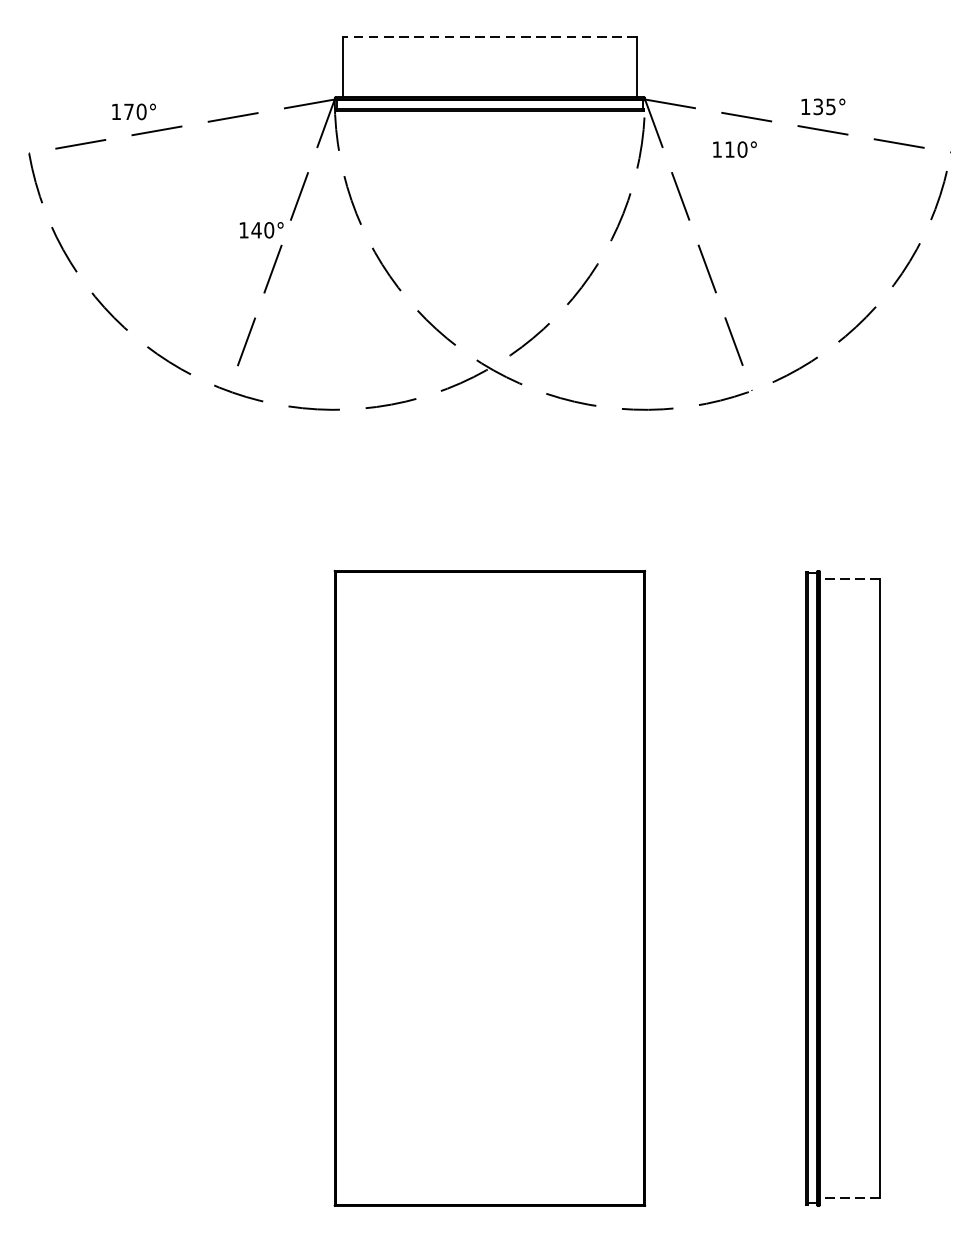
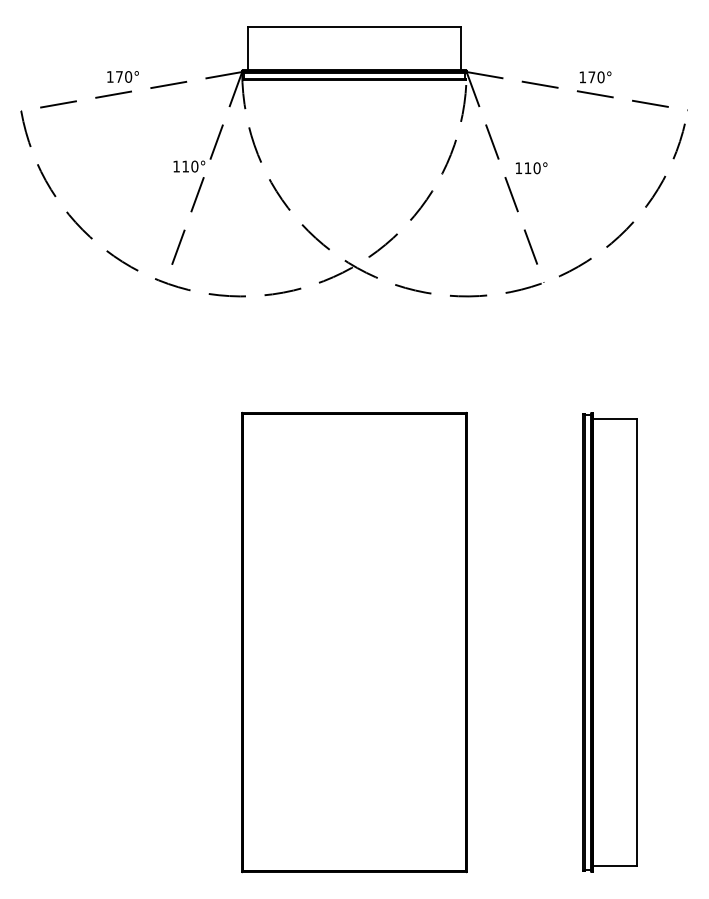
line: (488, 36) -> (353, 26), dashed -> solid
text: (824, 107) -> (596, 77), 135° -> 170°
text: (133, 111) -> (122, 76), moved
text: (734, 149) -> (531, 168), moved
text: (256, 230) -> (185, 166), 140° -> 110°
line: (849, 578) -> (614, 418), dashed -> solid
line: (849, 1198) -> (614, 866), dashed -> solid

